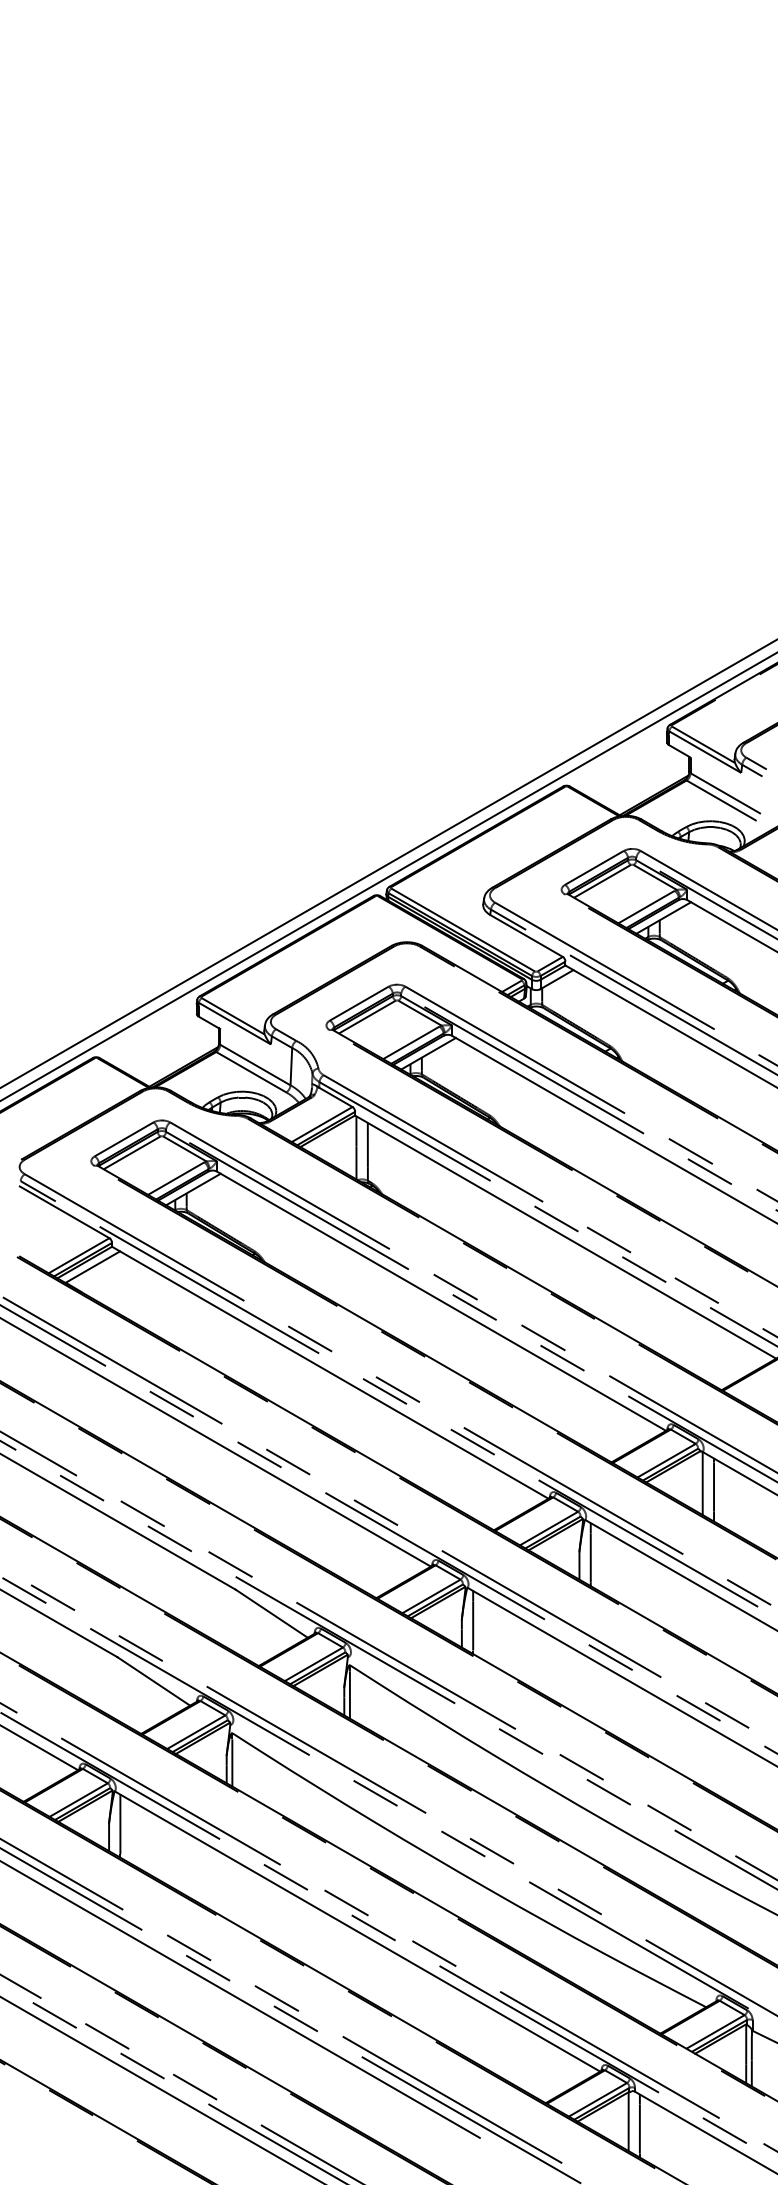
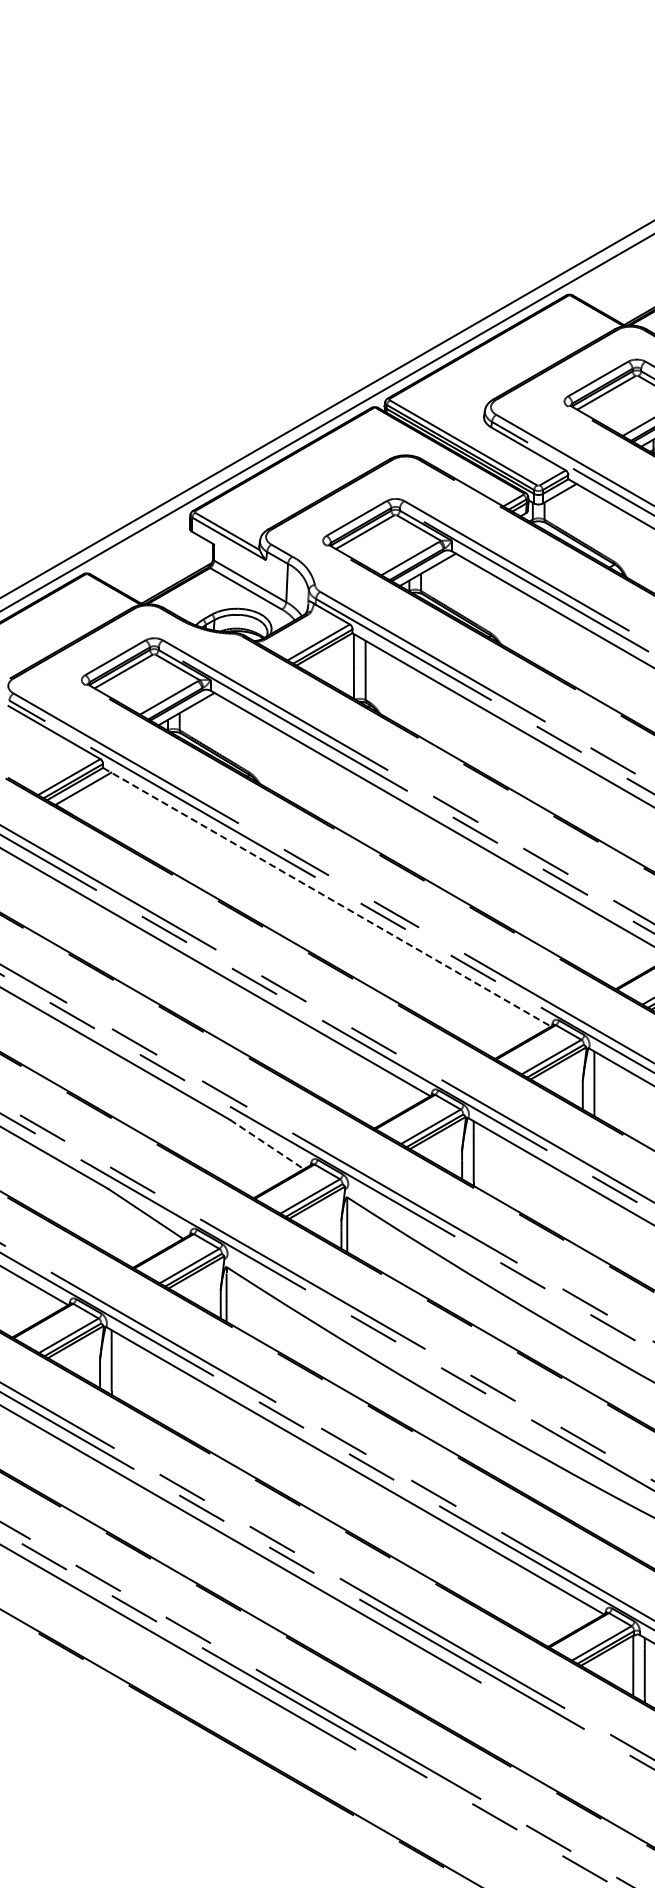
line: (330, 1373) -> (327, 897), solid -> dashed
line: (272, 1614) -> (267, 1145), solid -> dashed

